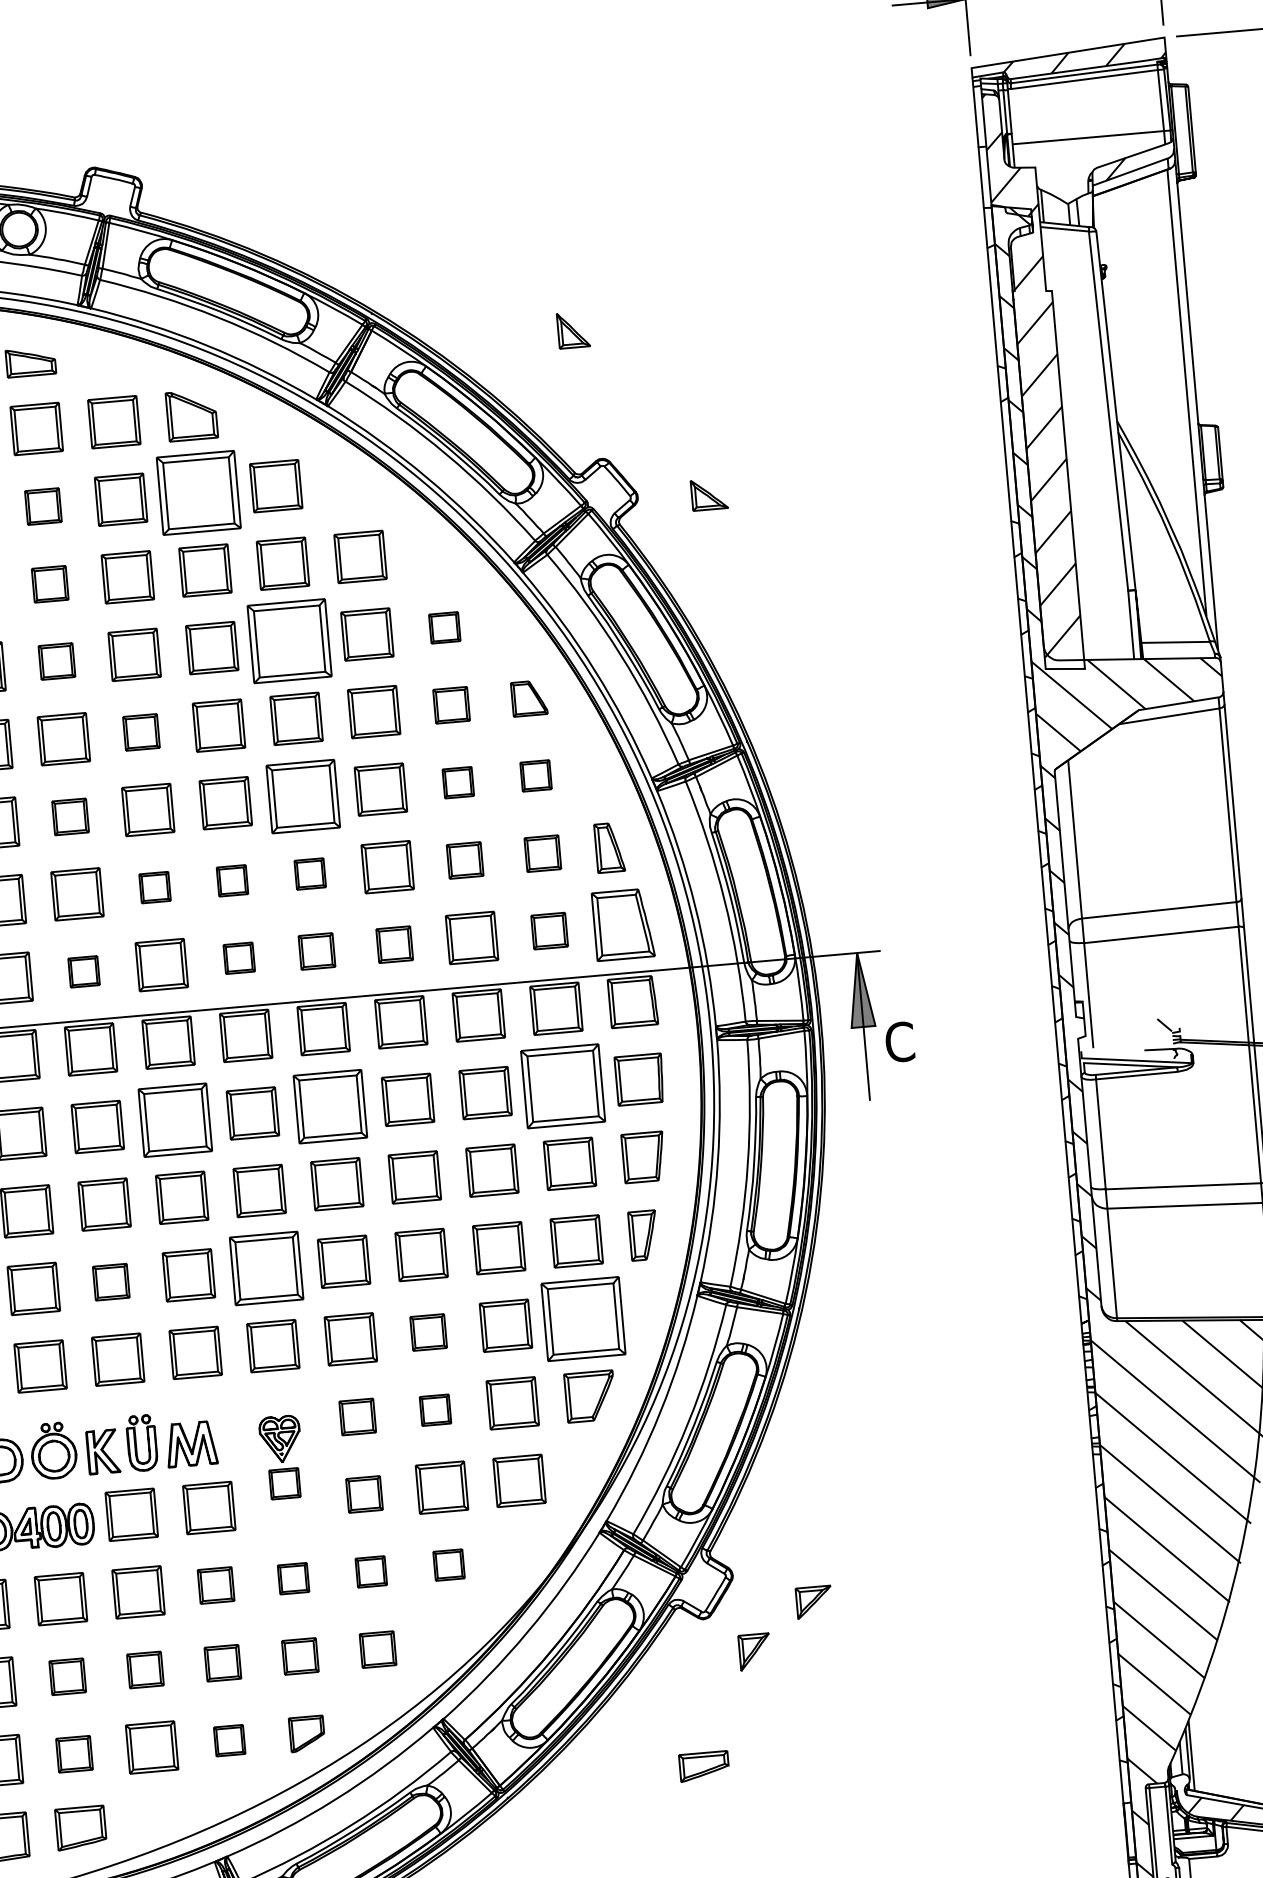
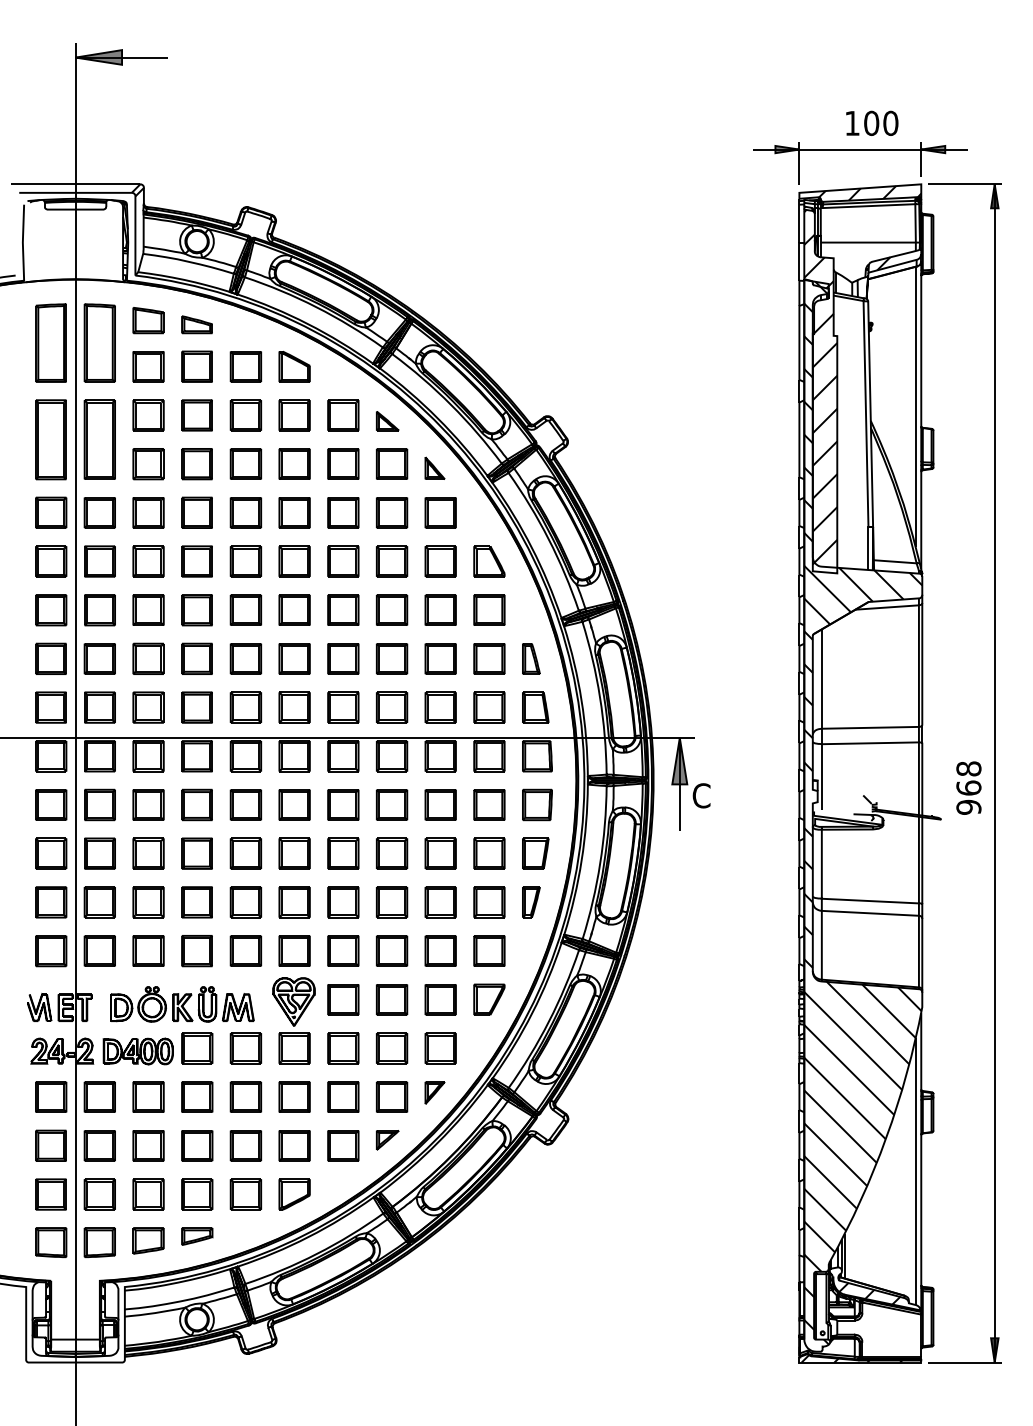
part: (572, 328) -> (434, 467), moved
part: (198, 493) -> (294, 415), size x0.62
part: (708, 494) -> (387, 421), moved
part: (42, 506) -> (196, 415), size x1.43
part: (49, 584) -> (196, 464), size x1.43
part: (444, 627) -> (440, 512), size x1.67
part: (290, 640) -> (343, 512), size x0.62
part: (55, 661) -> (196, 512), size x1.43
part: (529, 698) -> (489, 561), size x1.43
part: (451, 705) -> (440, 561), size x1.43
part: (140, 732) -> (245, 561), size x1.43
part: (536, 774) -> (489, 609), size x1.67
part: (458, 781) -> (440, 609), size x1.67
part: (303, 795) -> (343, 609), size x0.71
part: (69, 817) -> (196, 610), size x1.43
part: (542, 852) -> (489, 658), size x1.43
part: (464, 859) -> (440, 658), size x1.43
part: (310, 873) -> (343, 658), size x1.67
part: (232, 880) -> (294, 658), size x1.67
part: (154, 886) -> (245, 658), size x1.67
part: (623, 924) -> (535, 707), size x0.71
part: (549, 931) -> (489, 707), size x1.43
part: (395, 944) -> (392, 707), size x1.43
part: (317, 951) -> (343, 707), size x1.43
part: (239, 958) -> (294, 707), size x1.67
part: (83, 971) -> (196, 707), size x1.67
part: (563, 1085) -> (489, 804), size x0.62
part: (330, 1105) -> (343, 804), size x0.71
part: (174, 1119) -> (245, 804), size x0.71
part: (266, 1268) -> (294, 902), size x0.71
part: (110, 1282) -> (196, 902), size x1.43
part: (583, 1318) -> (489, 950), size x0.62
part: (429, 1331) -> (392, 950), size x1.43
part: (435, 1409) -> (392, 999), size x1.67
part: (357, 1416) -> (343, 999), size x1.43
part: (281, 1456) -> (293, 1020), size x1.67
part: (364, 1494) -> (343, 1048), size x1.43
part: (449, 1564) -> (392, 1096), size x1.67
part: (371, 1570) -> (343, 1096), size x1.67
part: (293, 1577) -> (294, 1096), size x1.67
part: (215, 1584) -> (245, 1096), size x1.43
part: (813, 1602) -> (387, 1140), moved
part: (378, 1649) -> (343, 1145), size x1.43
part: (754, 1651) -> (434, 1092), moved
part: (300, 1655) -> (294, 1145), size x1.43
part: (222, 1662) -> (245, 1145), size x1.43
part: (145, 1669) -> (197, 1145), size x1.43
part: (67, 1676) -> (148, 1145), size x1.43
part: (306, 1733) -> (294, 1194), size x1.43
part: (228, 1740) -> (245, 1194), size x1.67
part: (74, 1754) -> (148, 1194), size x1.43
part: (704, 1766) -> (197, 1236), moved

